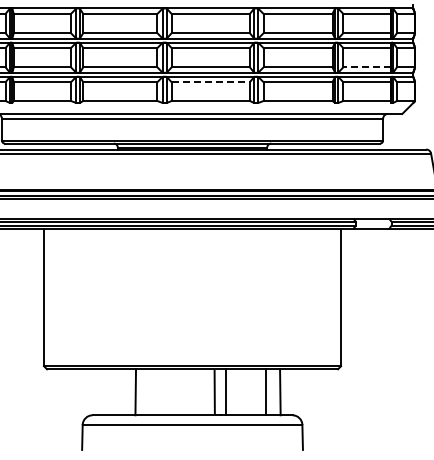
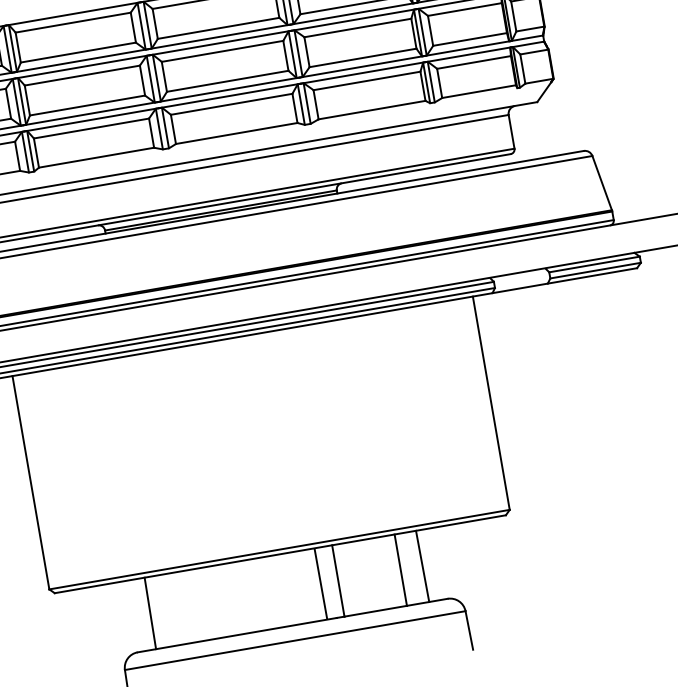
line: (367, 67) -> (470, 39), dashed -> solid
line: (211, 82) -> (232, 104), dashed -> solid
line: (135, 392) -> (150, 613), moved

